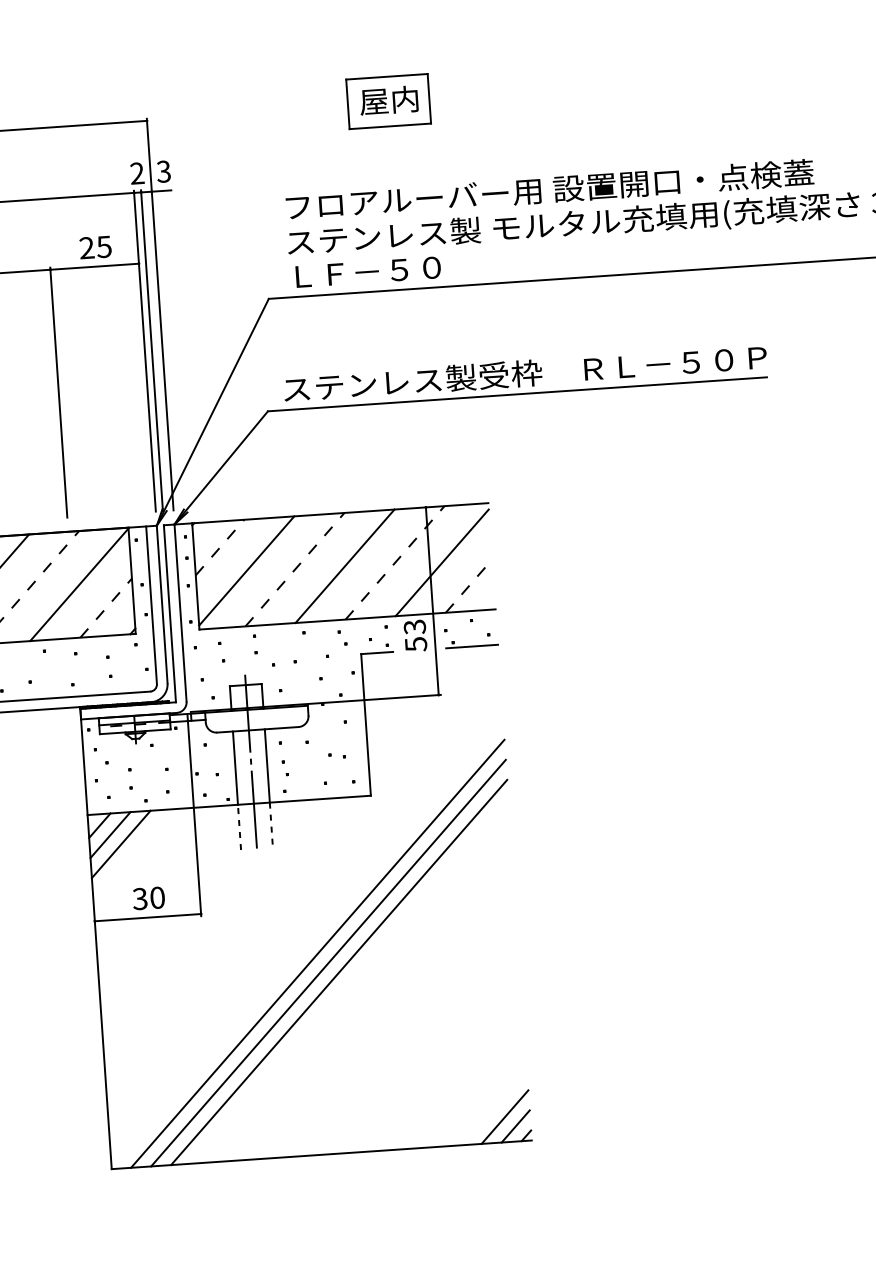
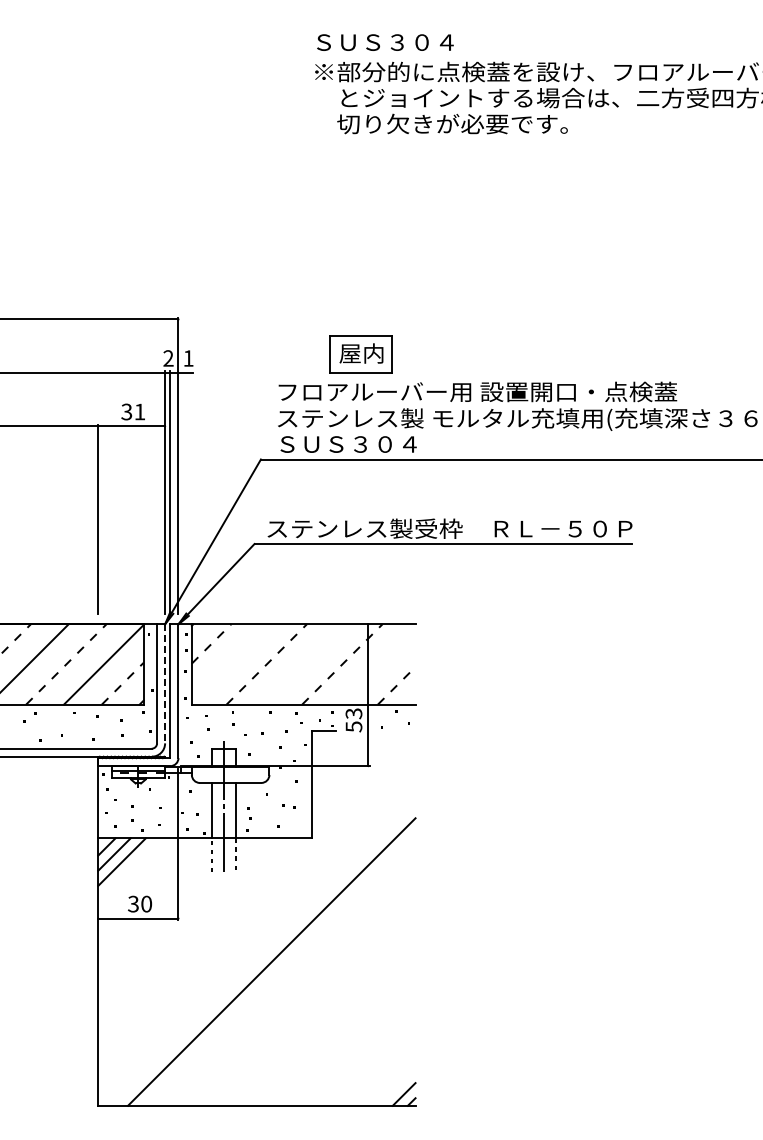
part: (387, 101) -> (360, 354), moved
text: (163, 171) -> (188, 358), 3 -> 1
text: (95, 246) -> (133, 411), 25 -> 31
text: (383, 271) -> (348, 444), ＬＦ－５０ -> ＳＵＳ３０４
line: (441, 562) -> (377, 666), removed
line: (344, 566) -> (304, 664), removed
line: (245, 570) -> (229, 662), removed
line: (162, 604) -> (165, 683), solid -> dashed
line: (471, 646) -> (395, 731), removed
line: (316, 953) -> (263, 954), removed
line: (339, 972) -> (279, 969), removed
line: (504, 1116) -> (396, 1086), removed

